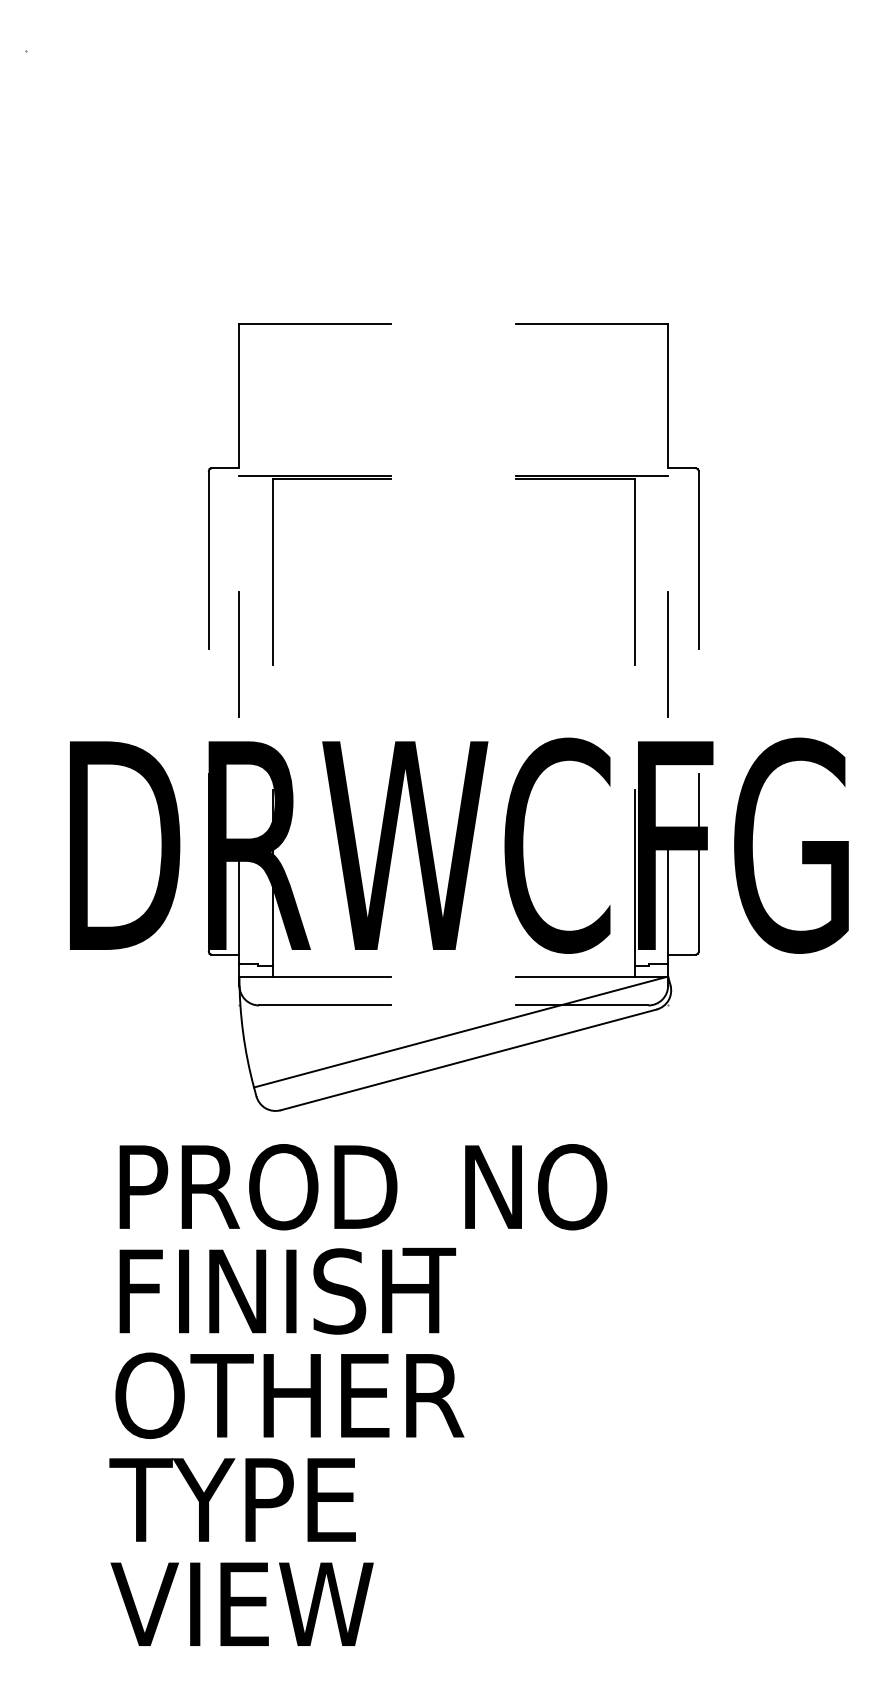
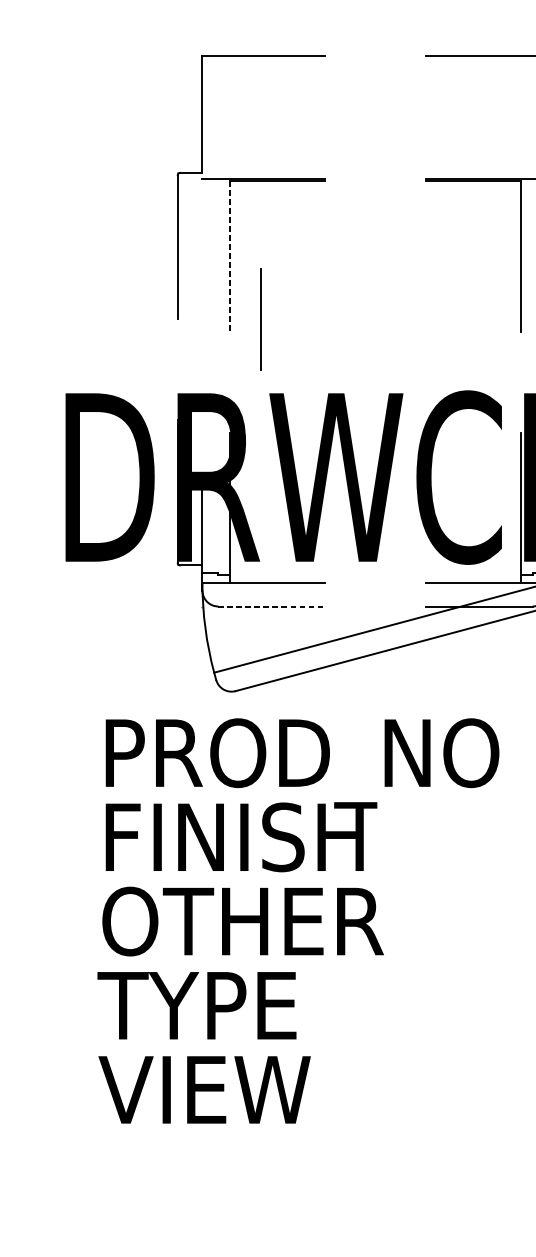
line: (273, 572) -> (229, 257), solid -> dashed
line: (238, 654) -> (259, 319), moved
line: (325, 1005) -> (271, 606), solid -> dashed

